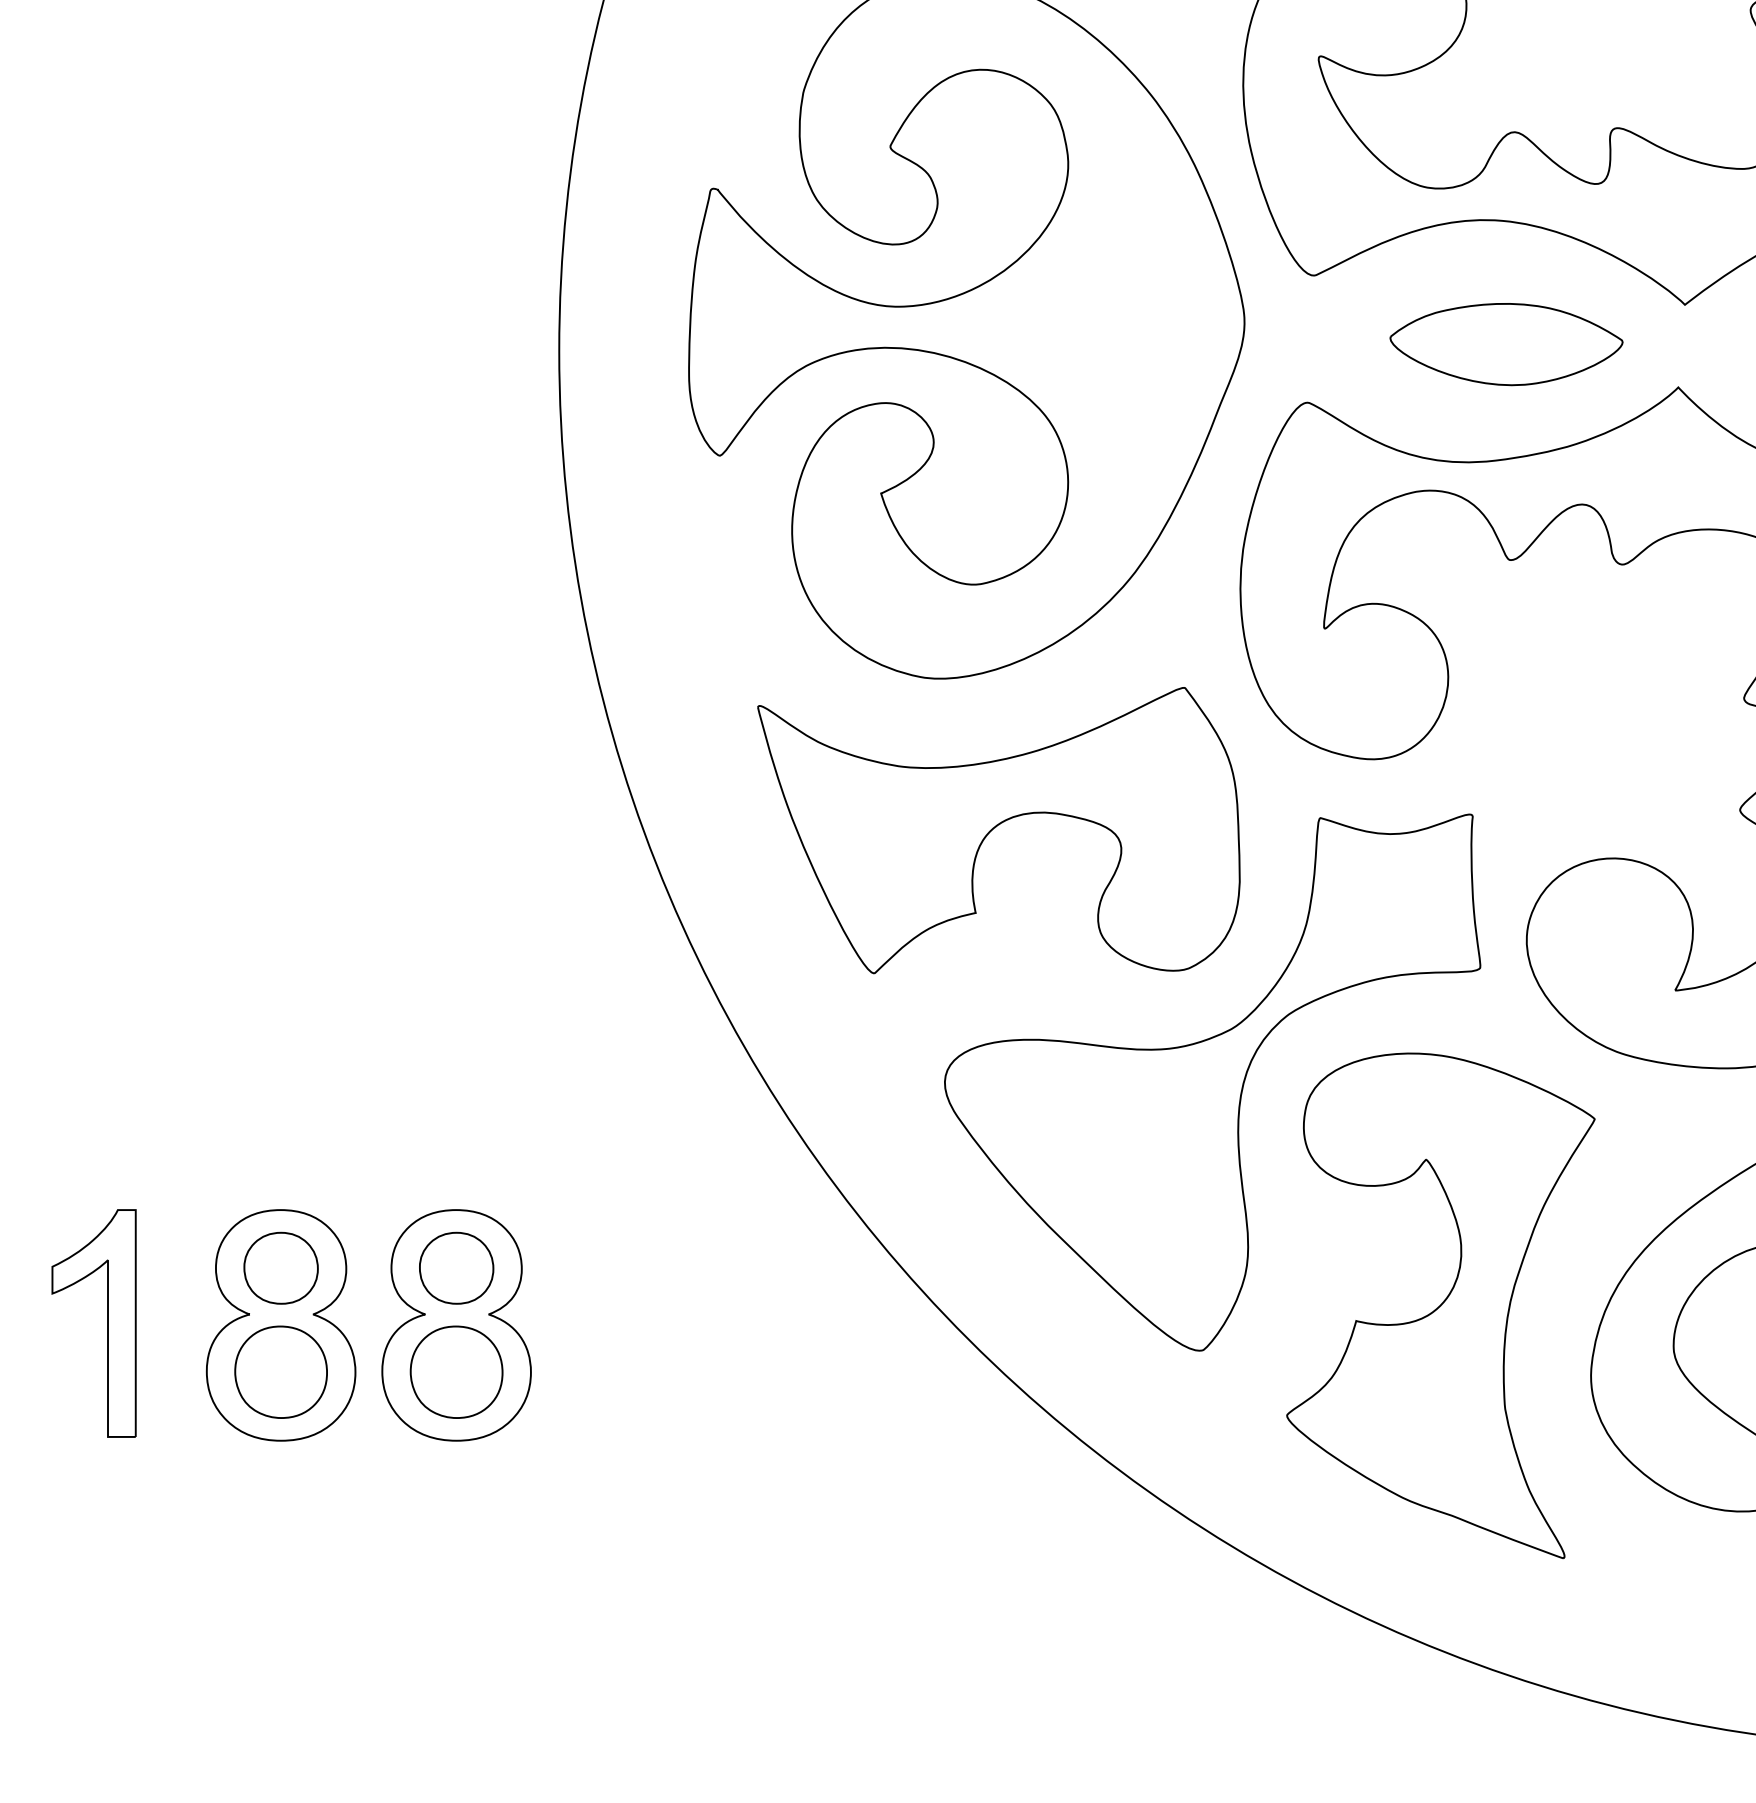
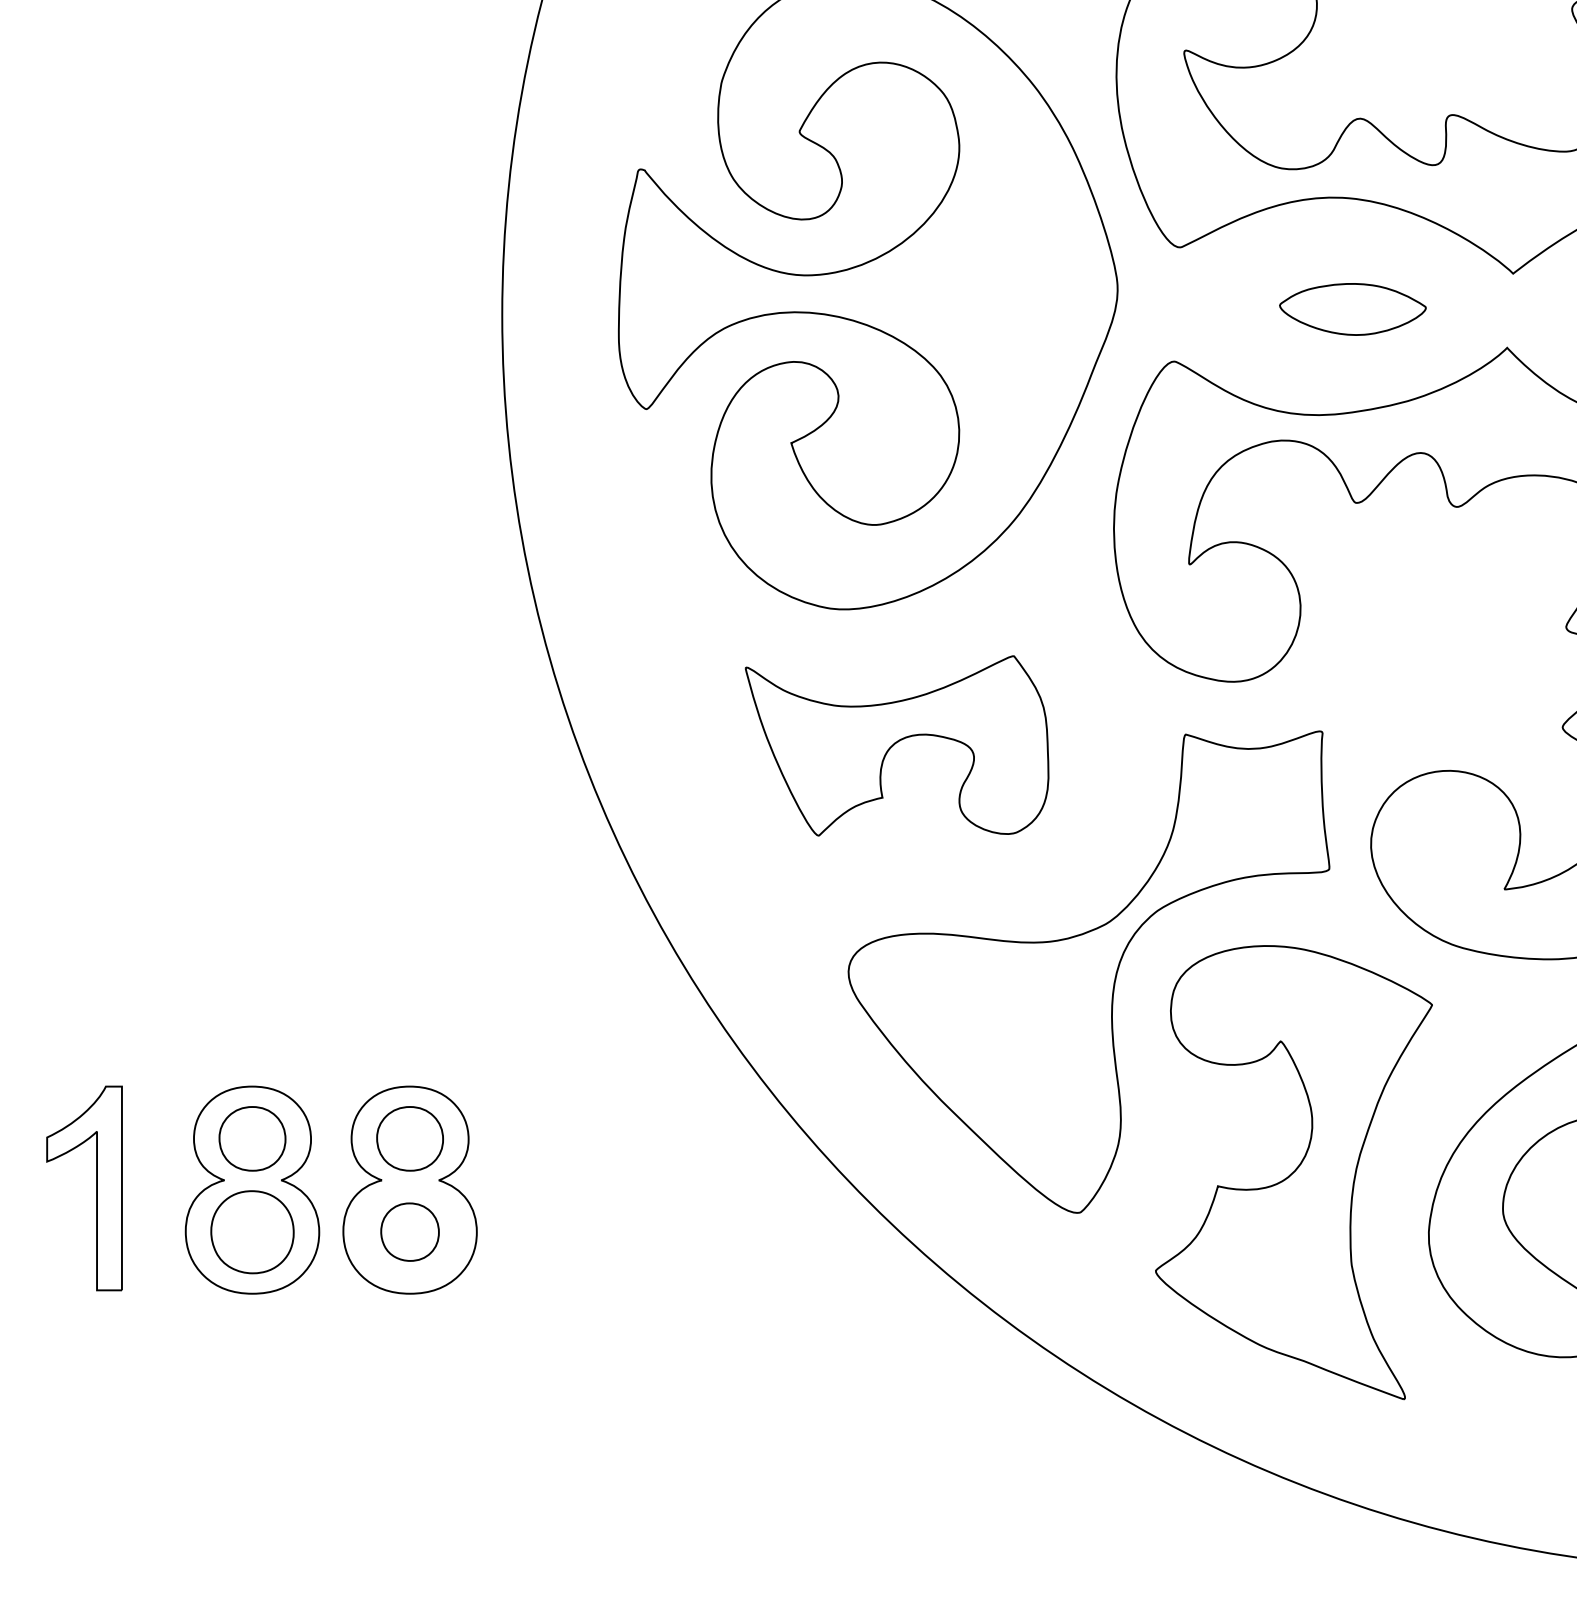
part: (1506, 344) -> (1352, 309), size x0.7
part: (998, 830) -> (896, 745), size x0.7
part: (456, 1371) -> (409, 1231), size x0.7

